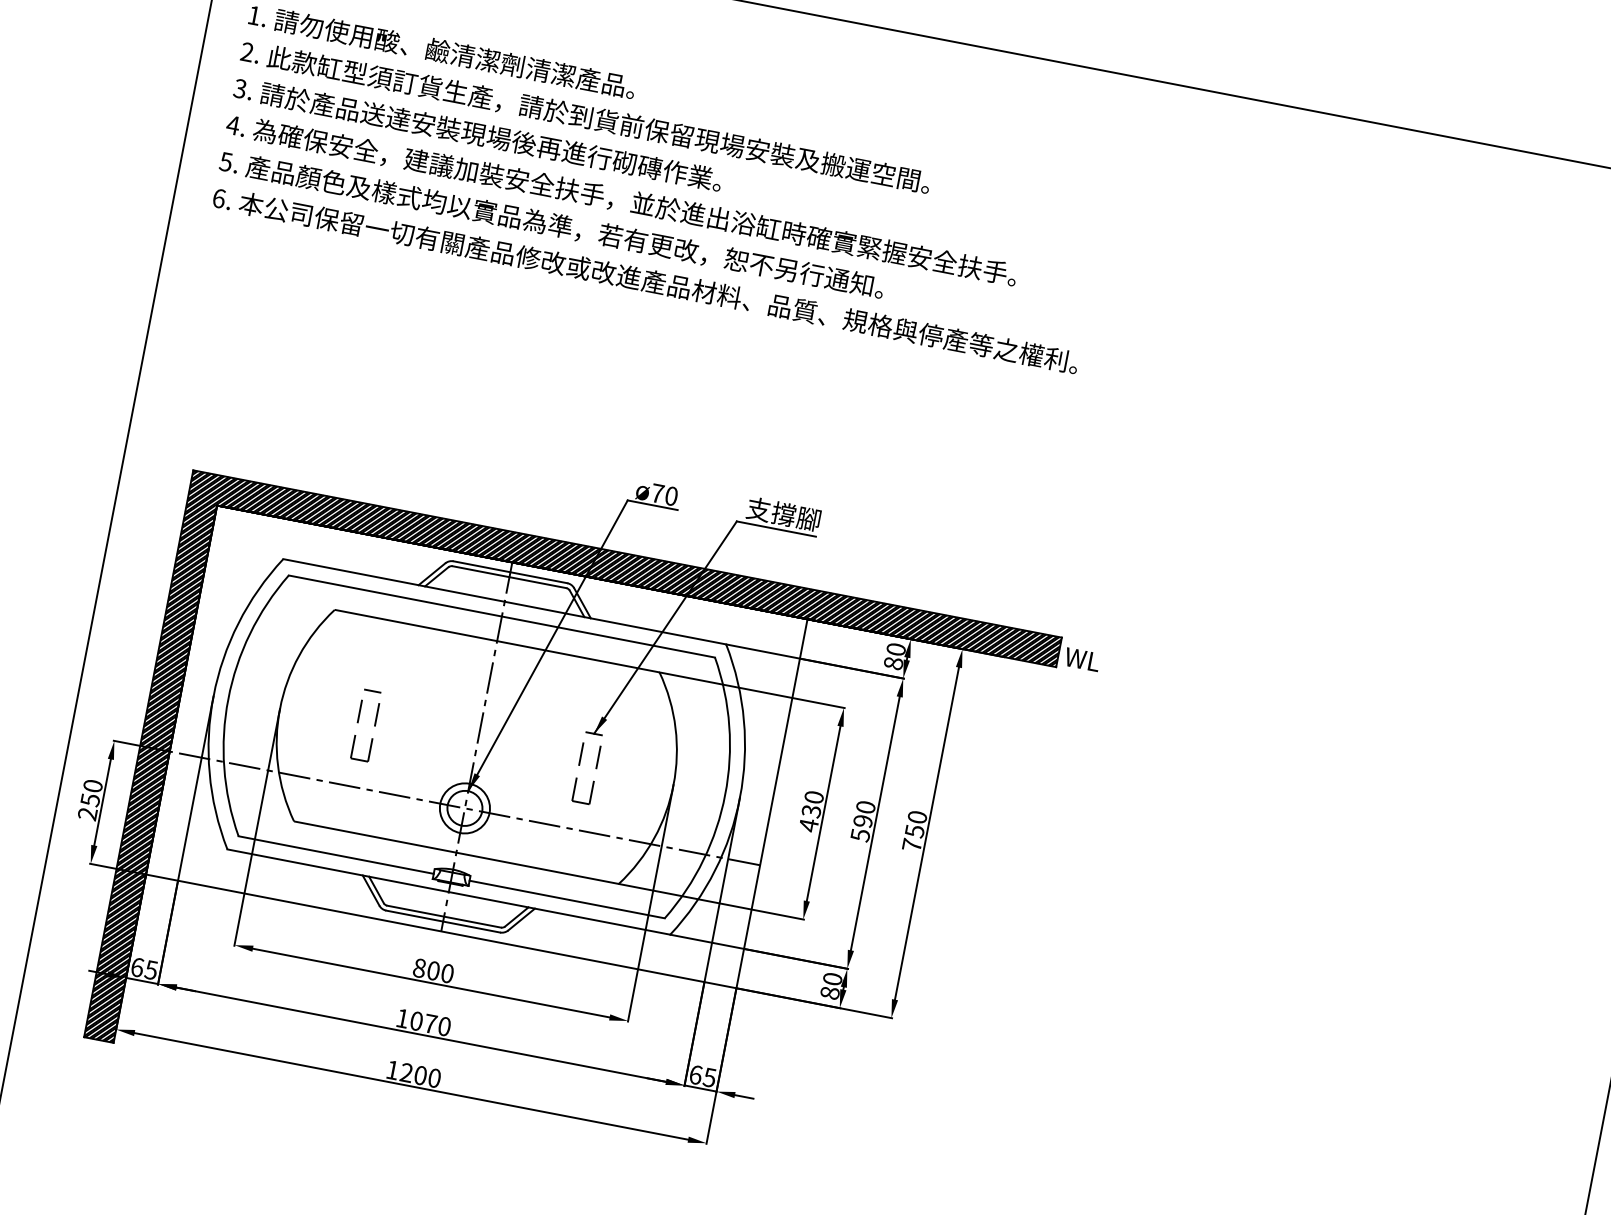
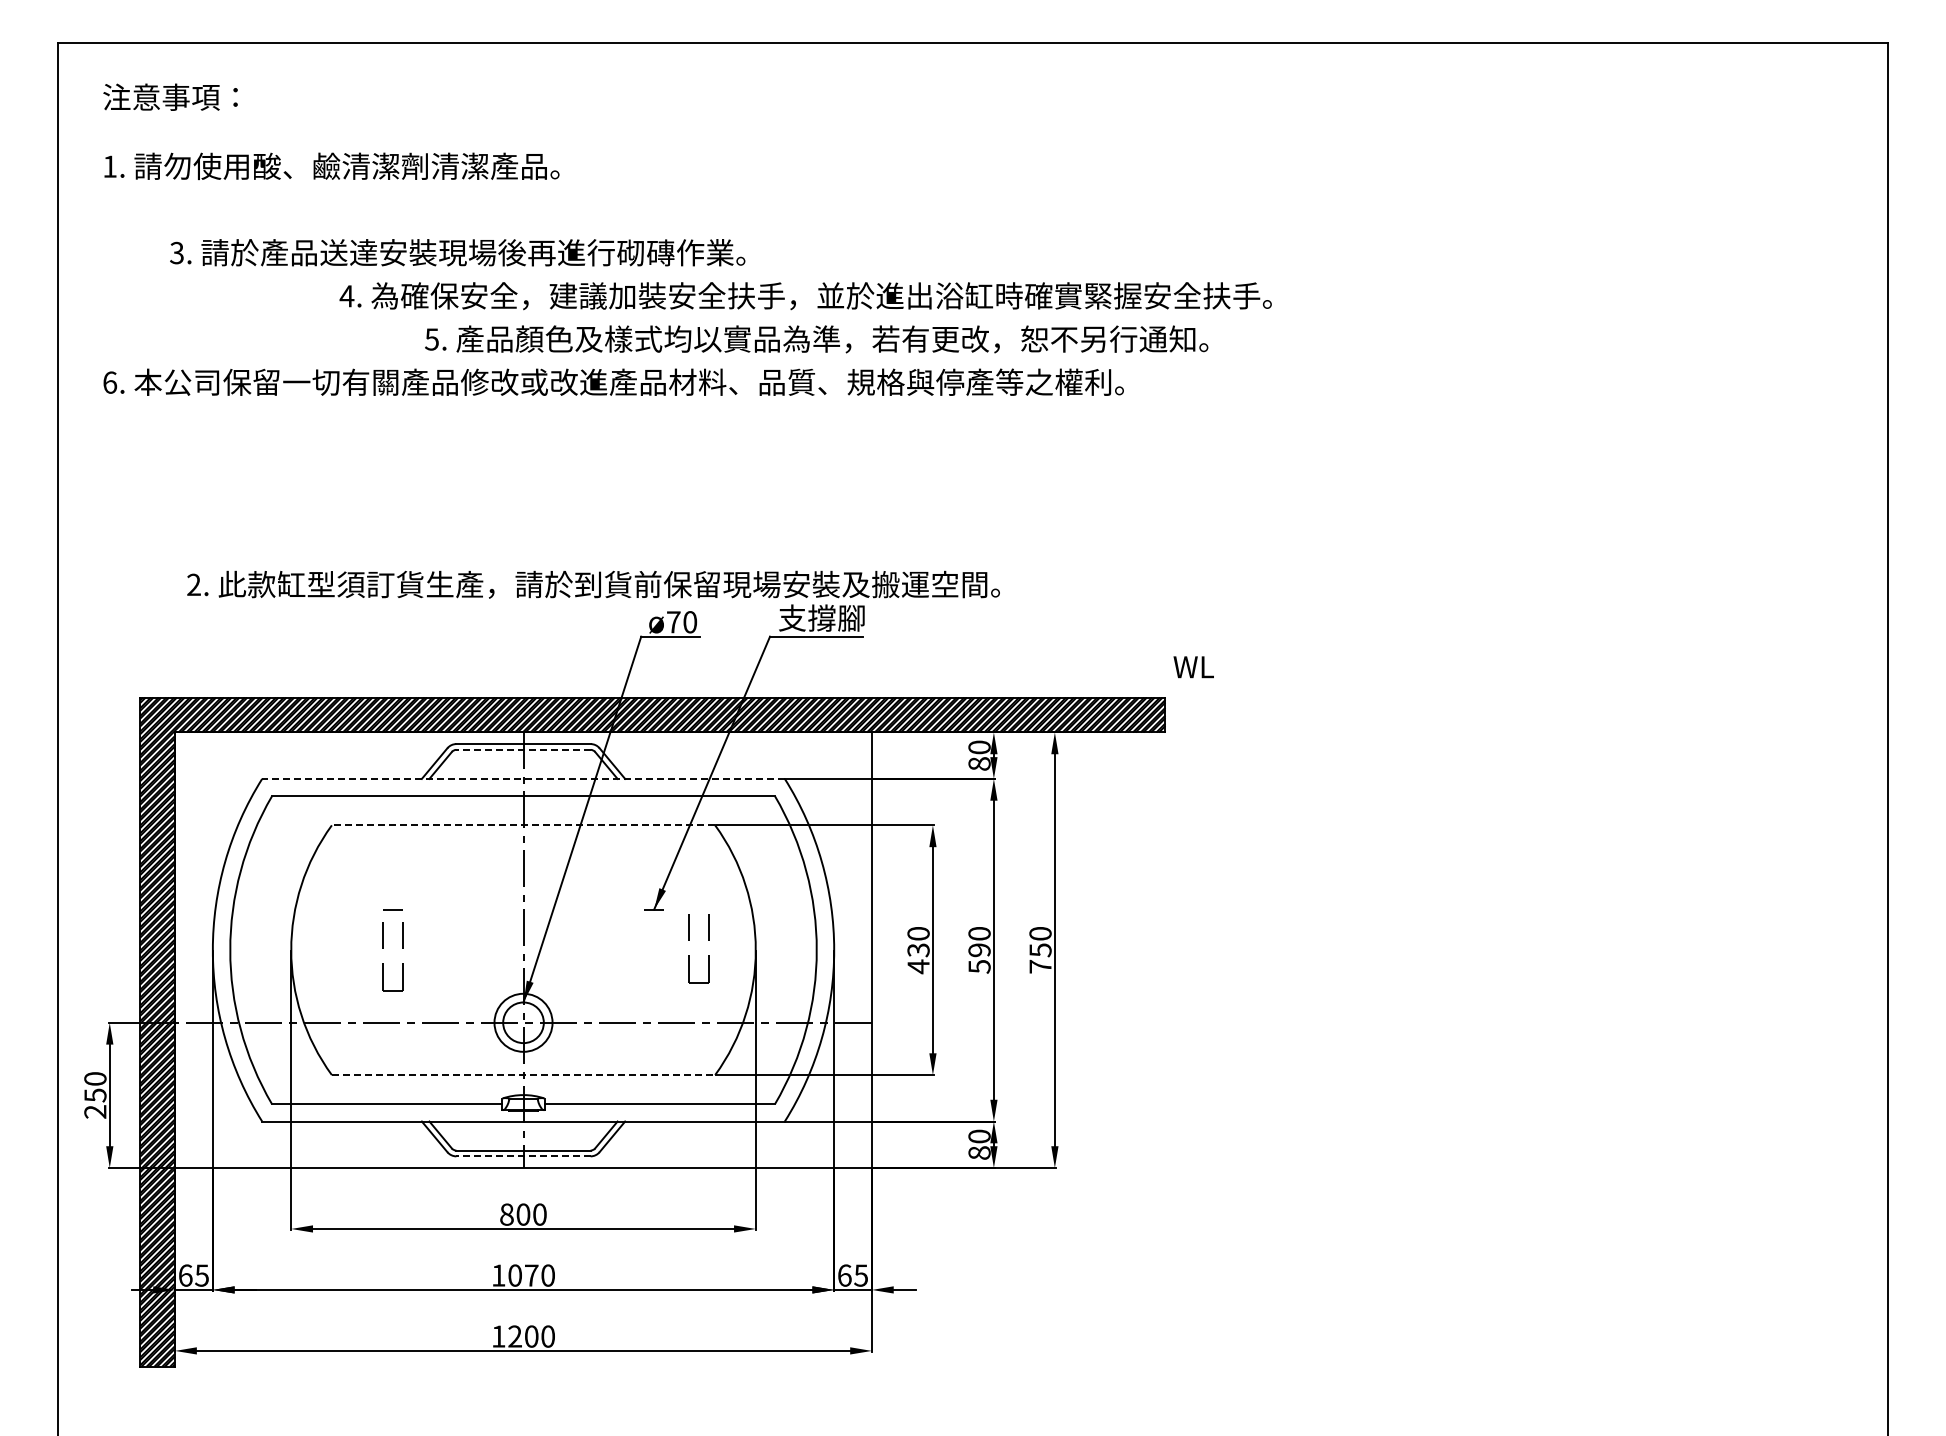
text: (585, 117) -> (593, 584), moved
text: (477, 134) -> (457, 252), moved
text: (621, 200) -> (805, 296), moved
text: (551, 224) -> (816, 339), moved
line: (509, 576) -> (523, 749), solid -> dashed
line: (504, 601) -> (523, 778), solid -> dashed
line: (497, 641) -> (523, 825), solid -> dashed
text: (1082, 659) -> (1193, 667), moved
part: (577, 777) -> (689, 955), moved
line: (456, 853) -> (523, 1075), solid -> dashed
line: (443, 921) -> (523, 1156), solid -> dashed

